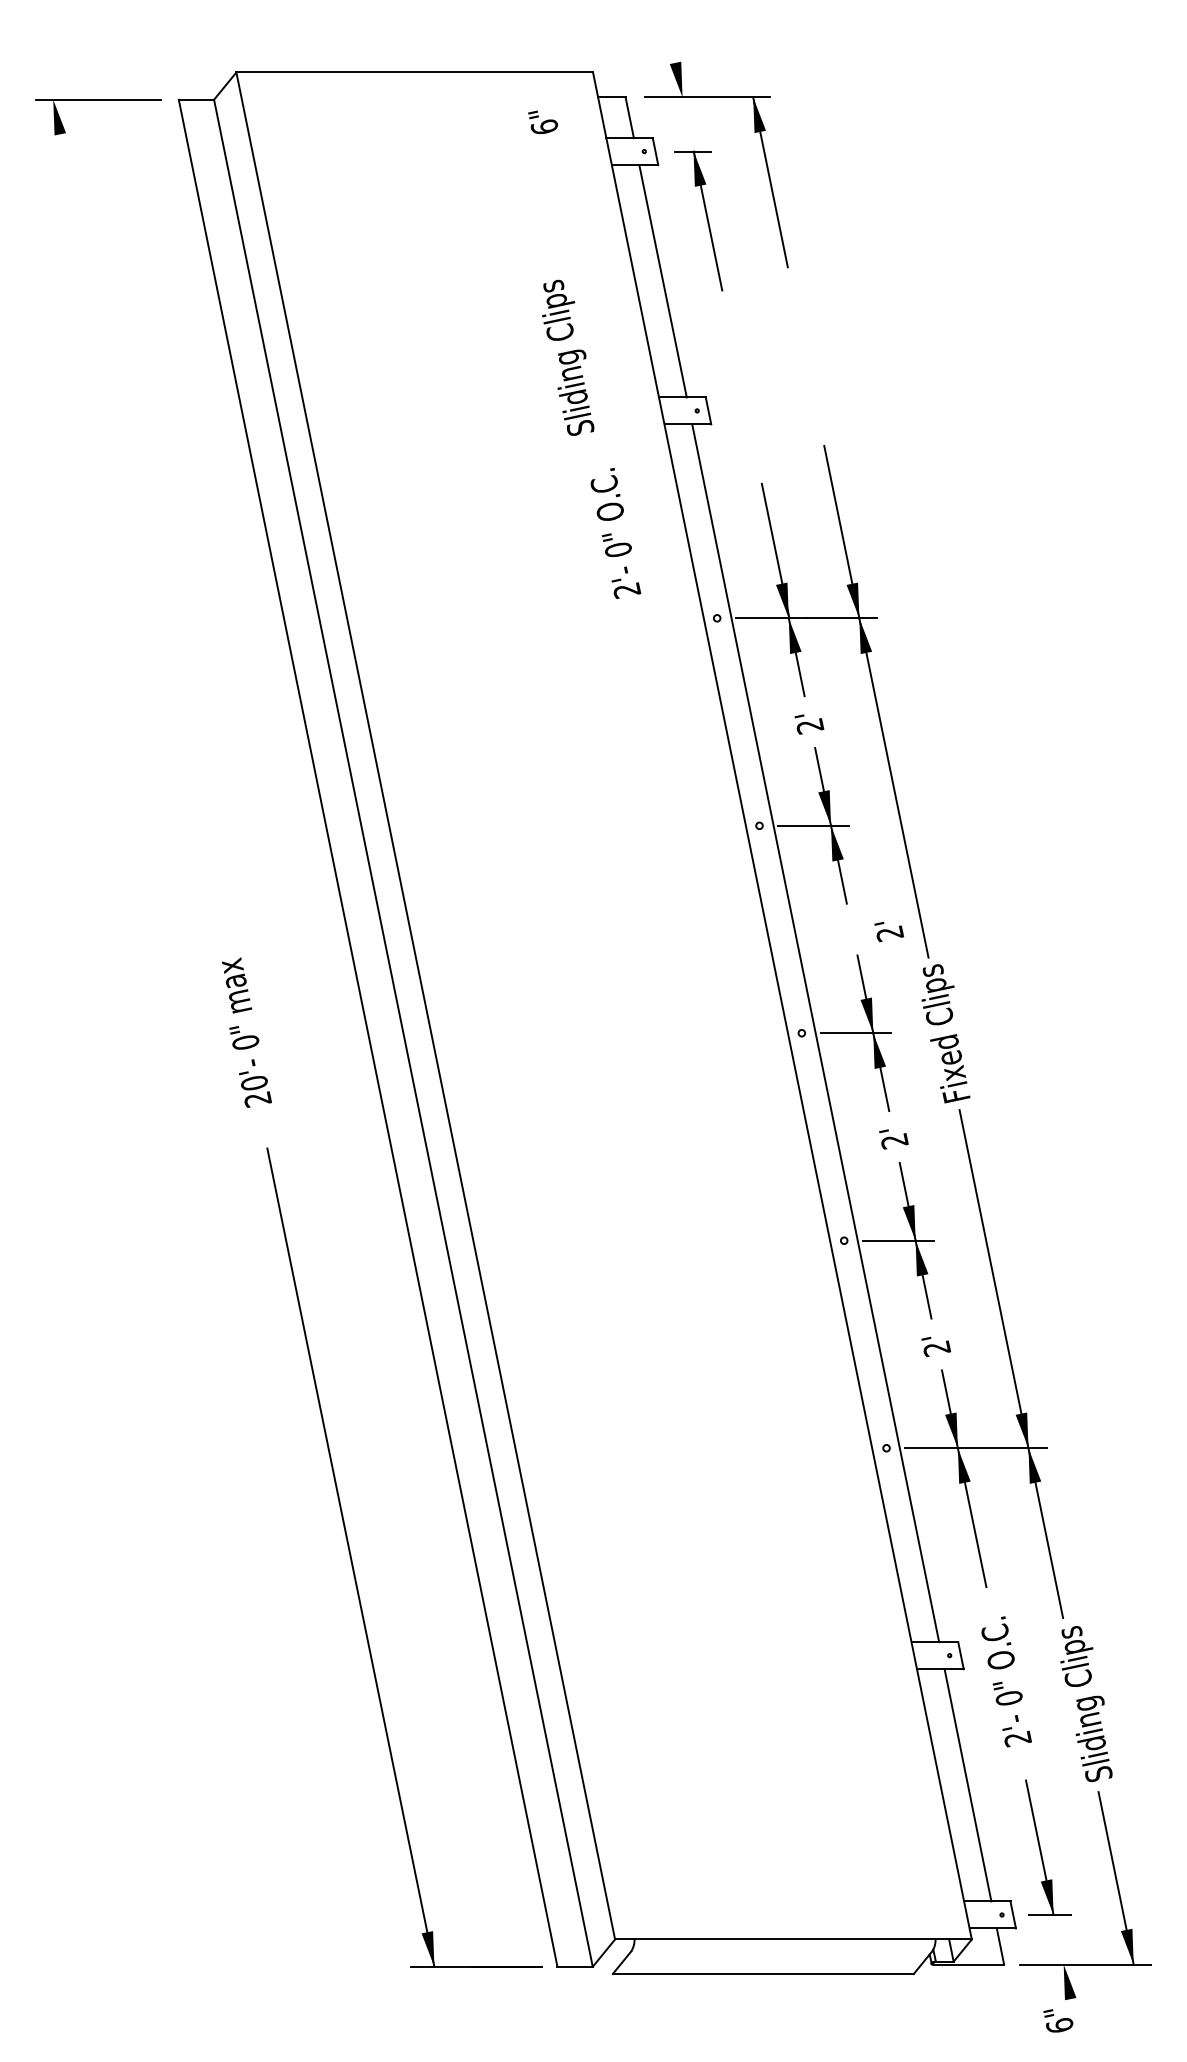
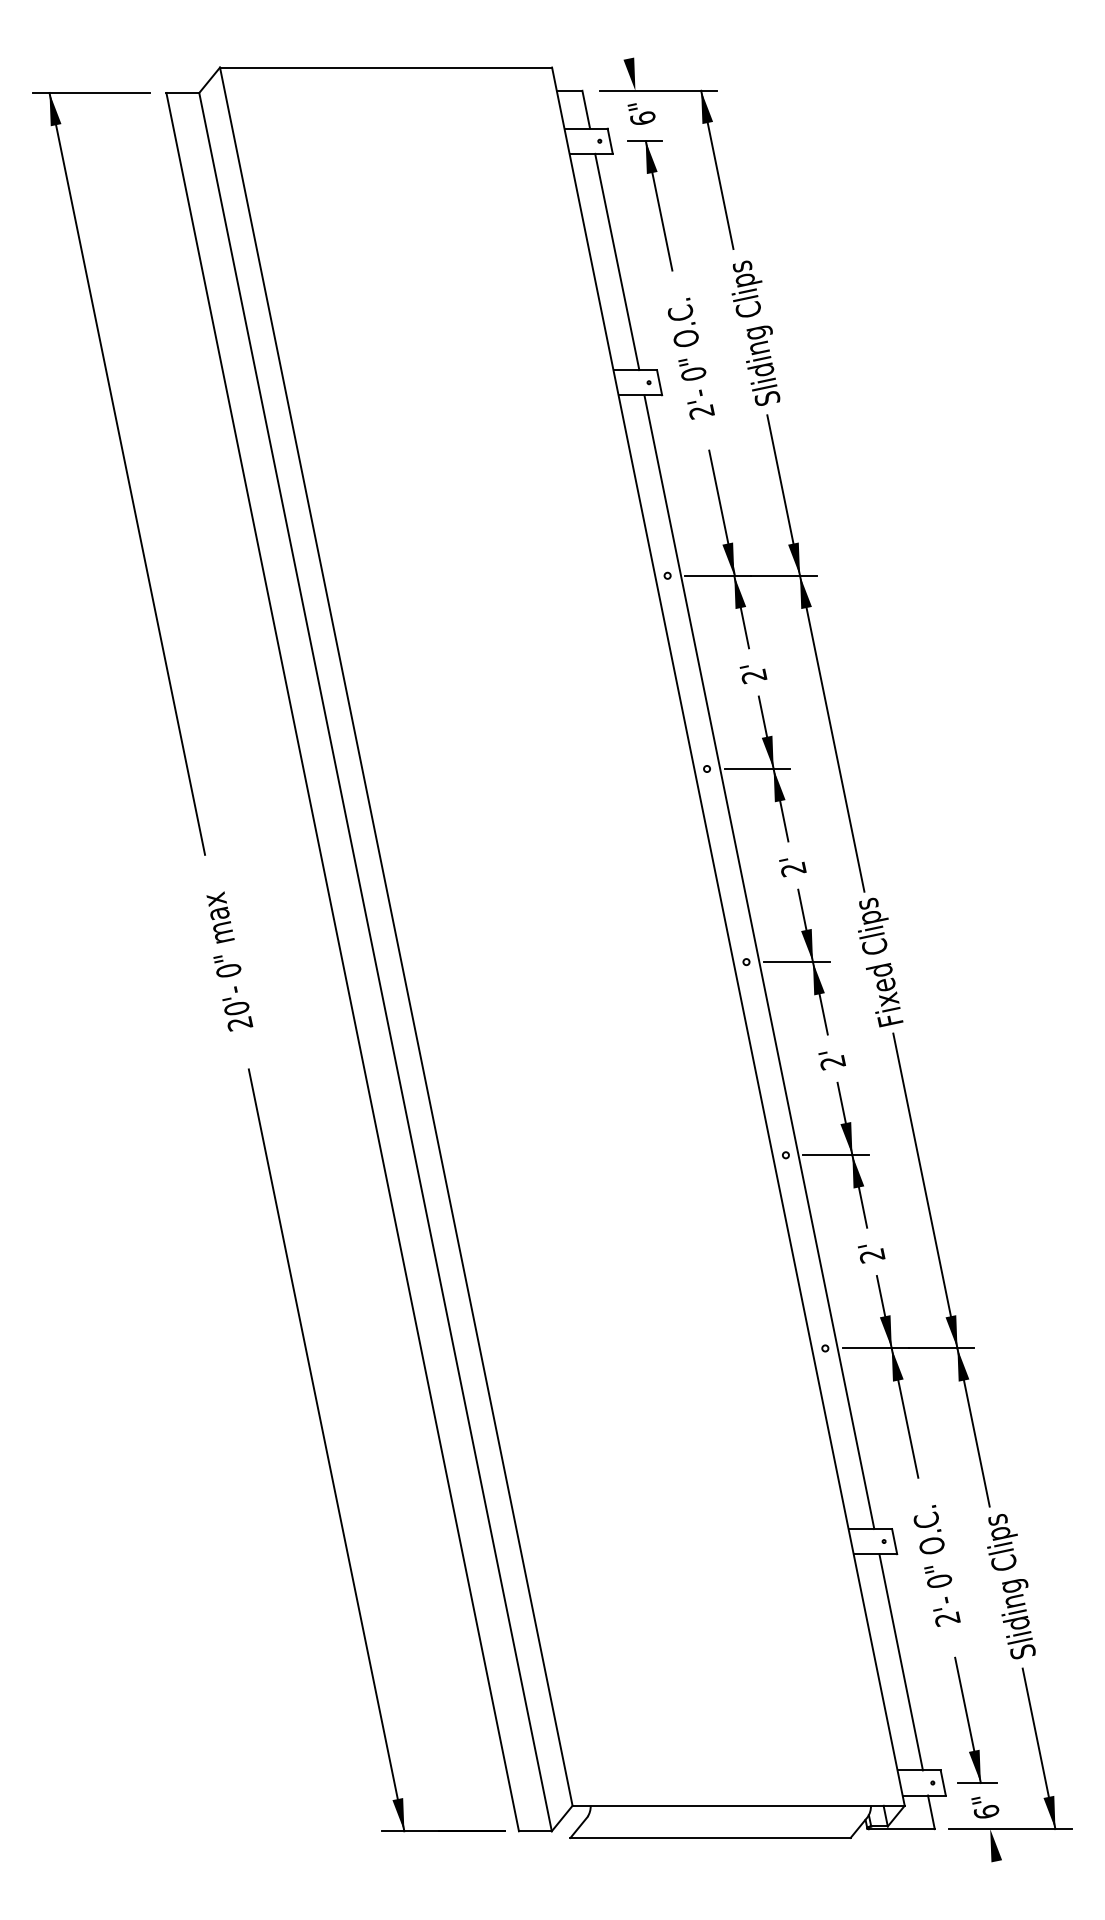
text: (543, 121) -> (641, 113), moved
text: (567, 357) -> (755, 332), moved
line: (137, 508) -> (127, 473), added
text: (616, 533) -> (691, 358), moved
text: (888, 931) -> (792, 867), moved
text: (1058, 2020) -> (985, 1807), moved

